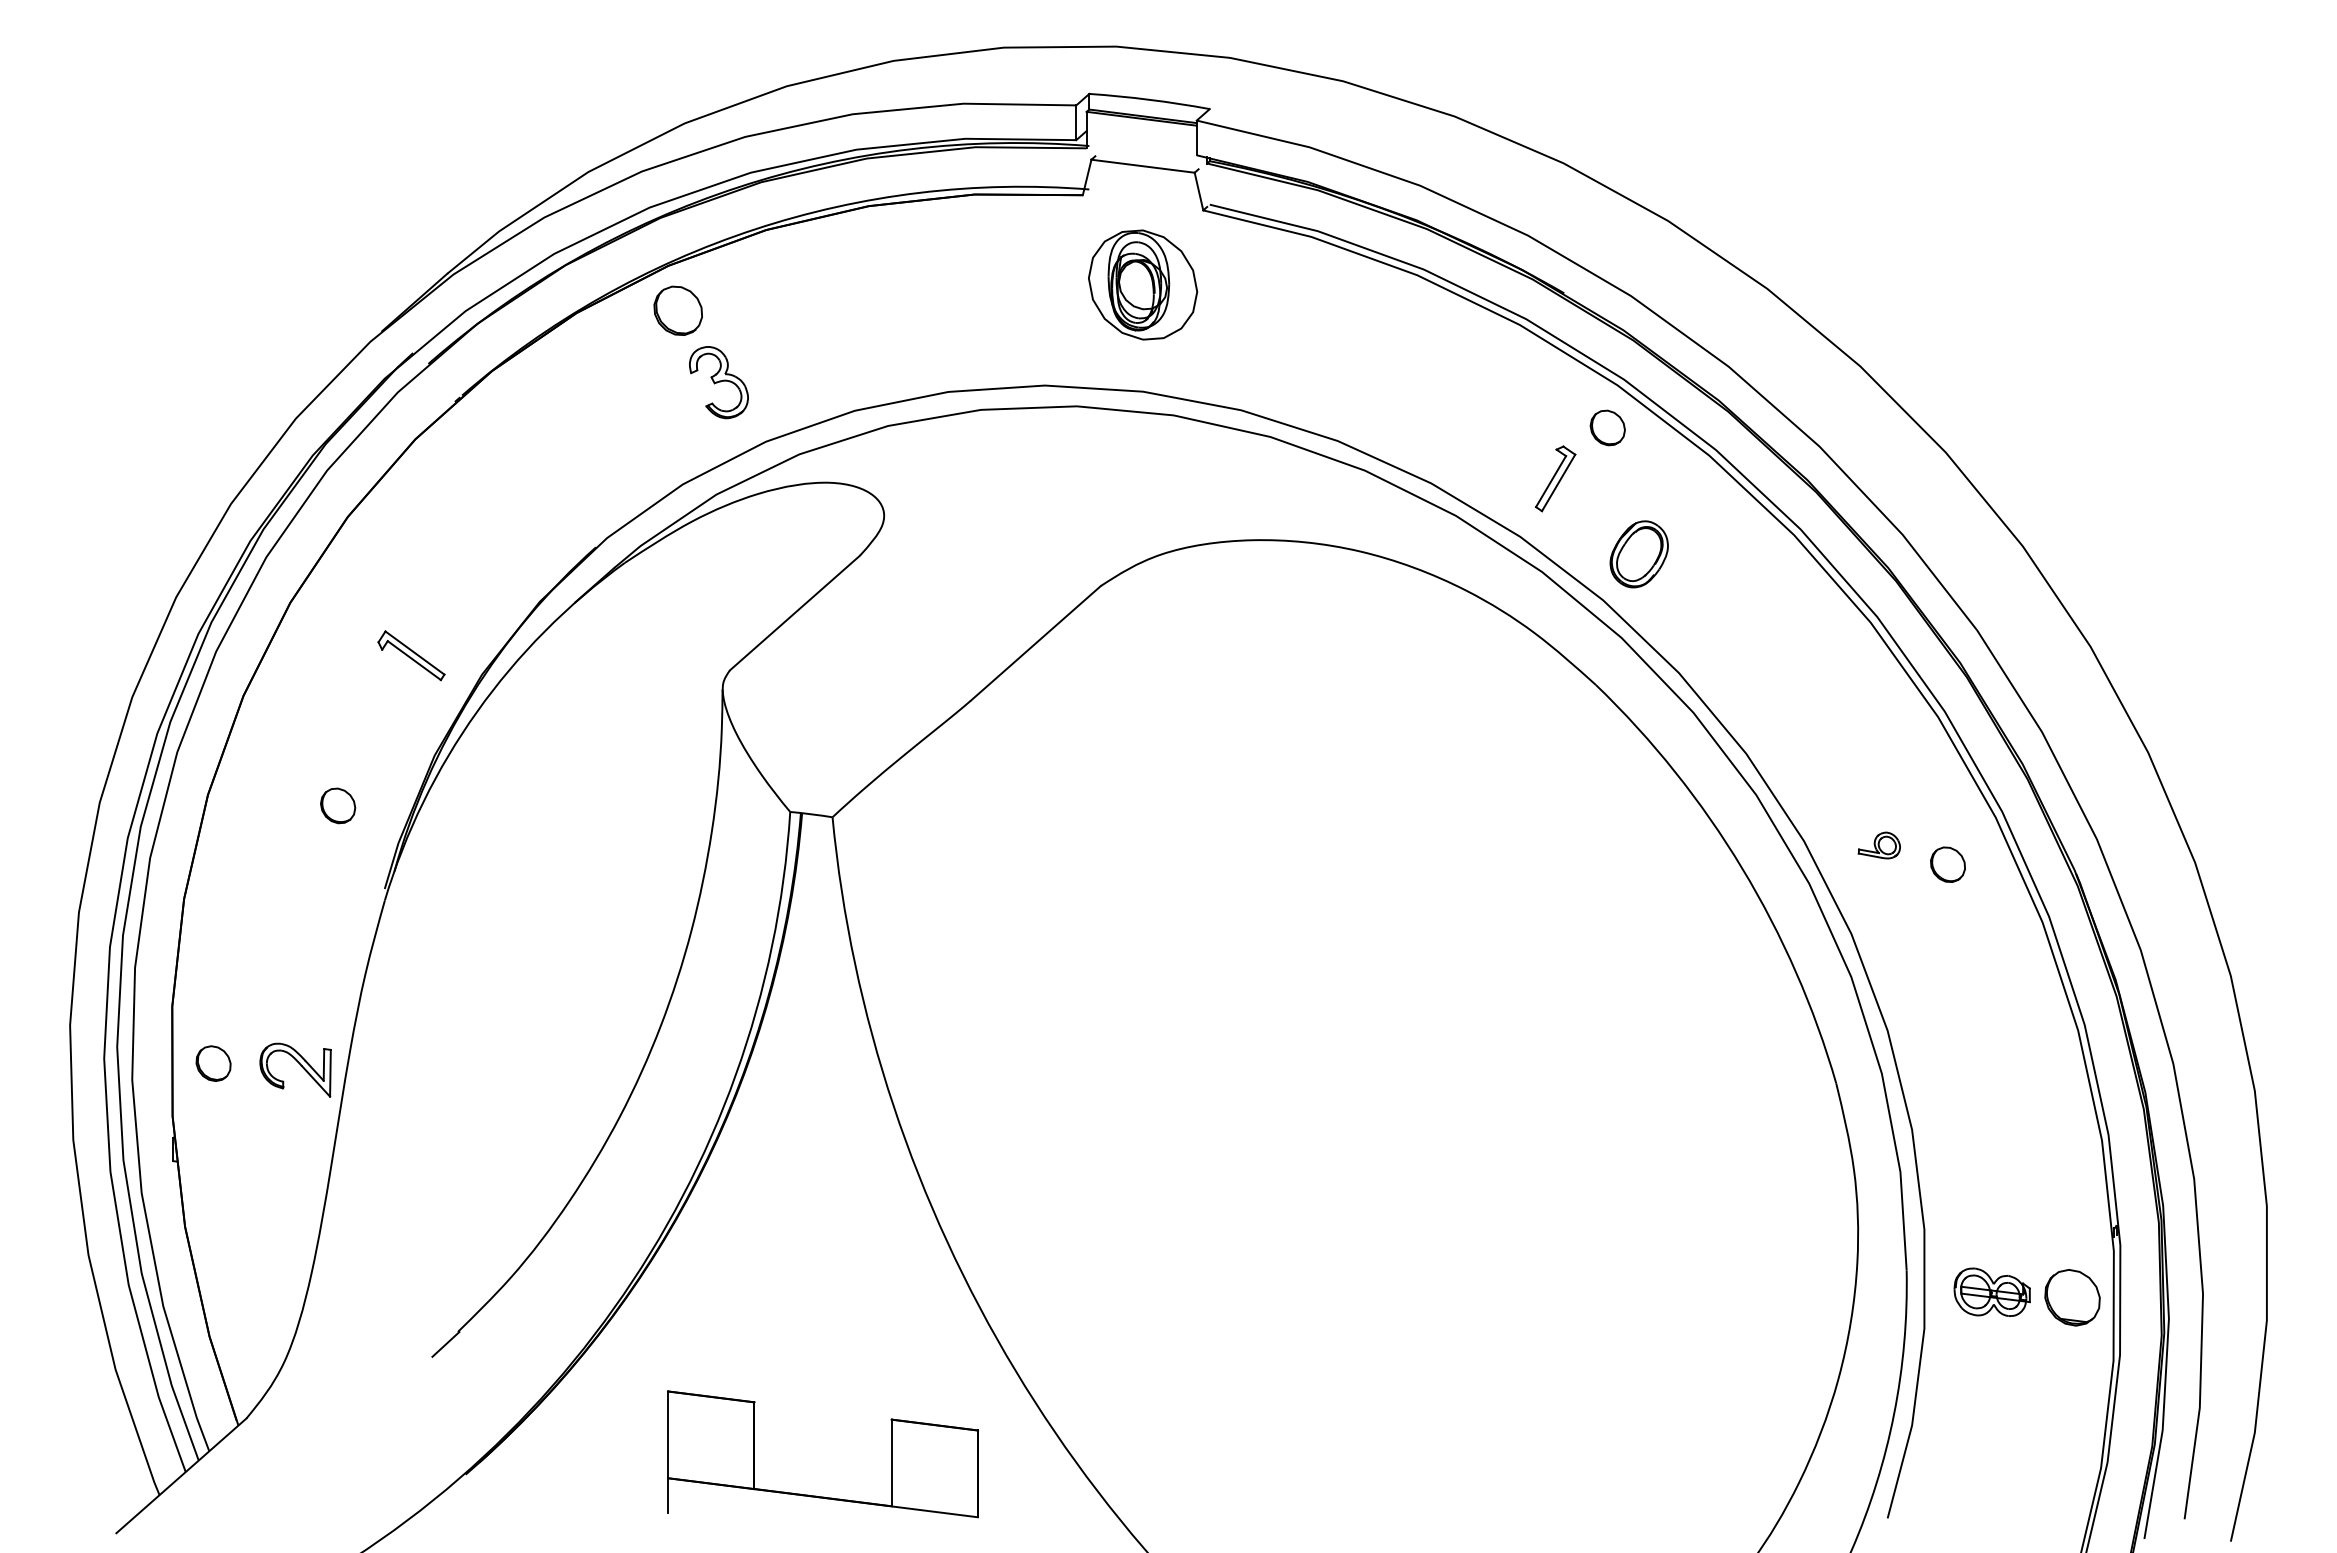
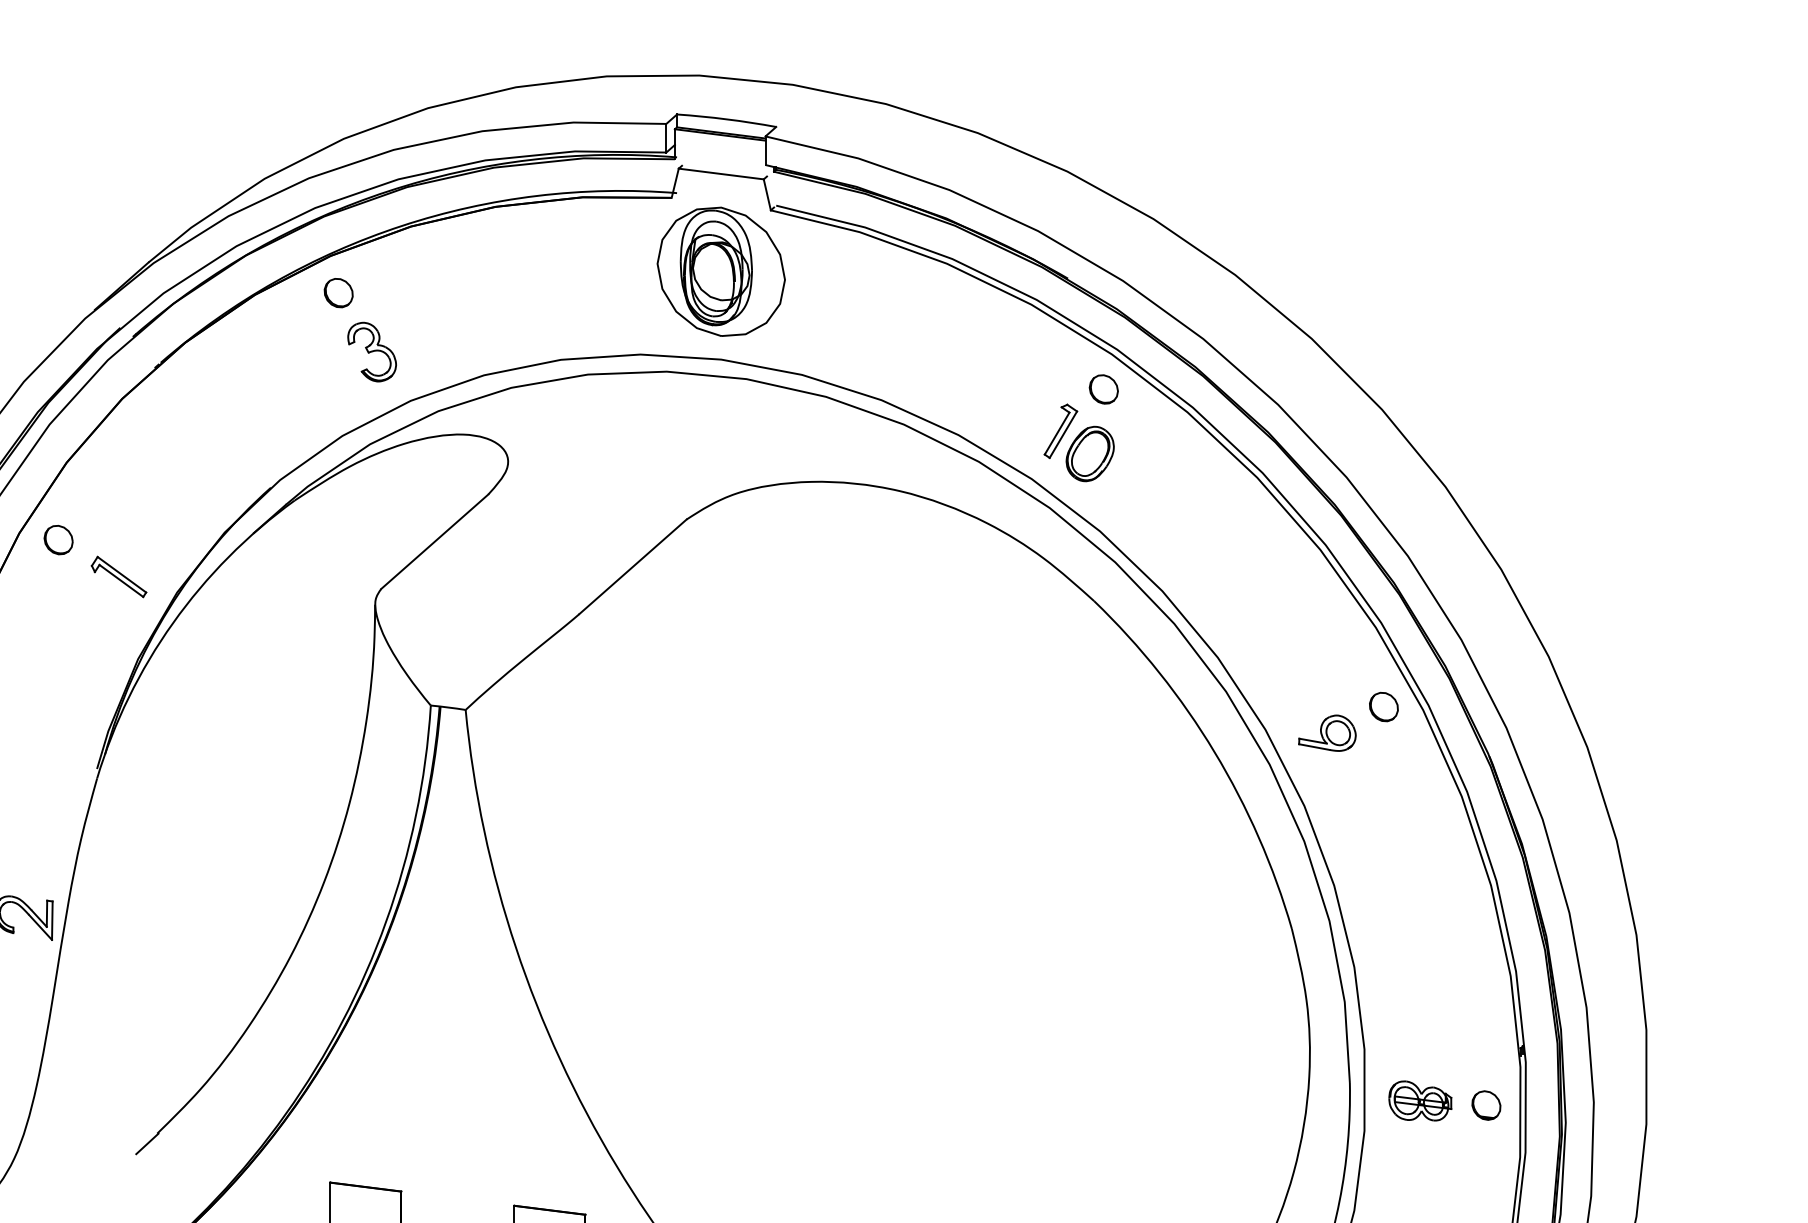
part: (1142, 284) -> (720, 271), size x1.43
part: (678, 310) -> (338, 292), size x0.71
part: (1638, 554) -> (1089, 454), moved
part: (338, 805) -> (58, 539), moved
part: (1879, 845) -> (1327, 733), size x1.67
part: (1947, 864) -> (1383, 706), moved
part: (2072, 1297) -> (1486, 1105), size x0.62

